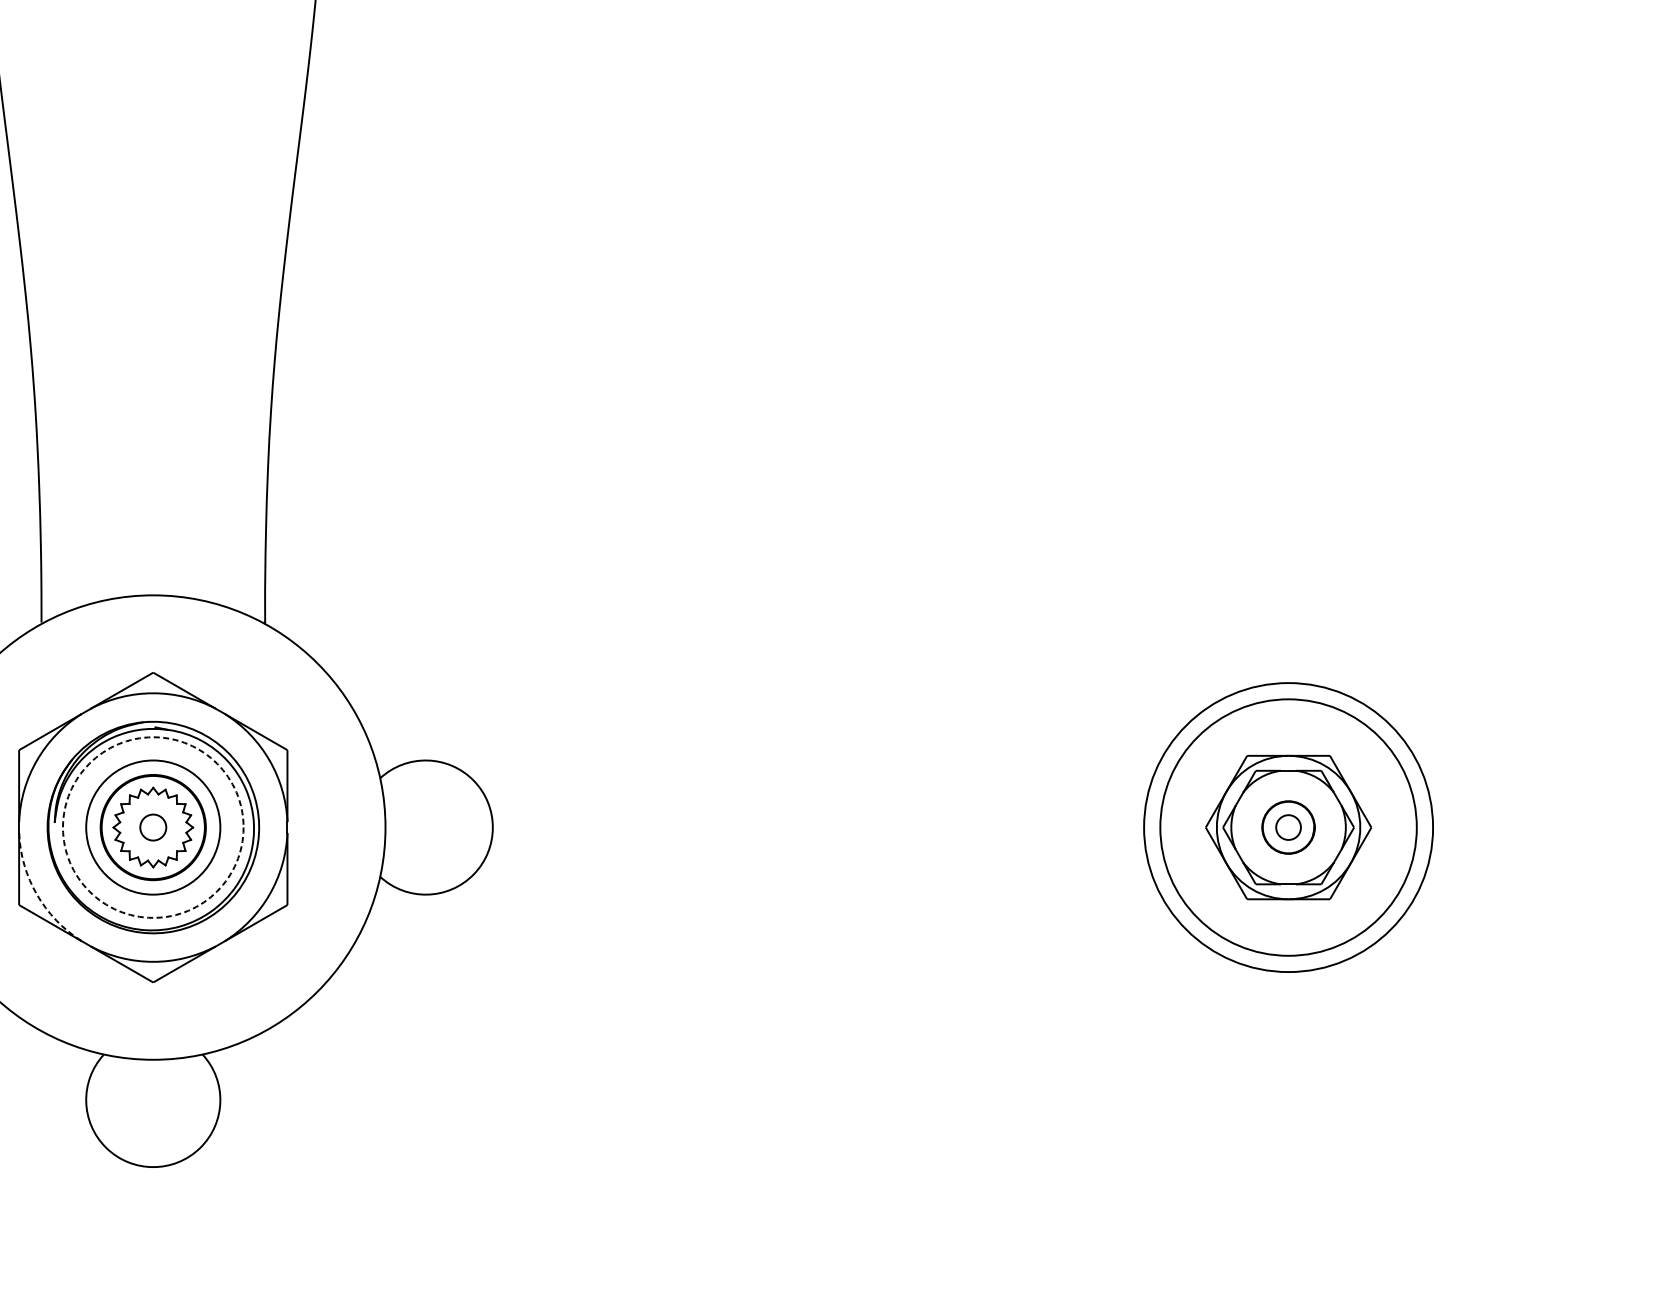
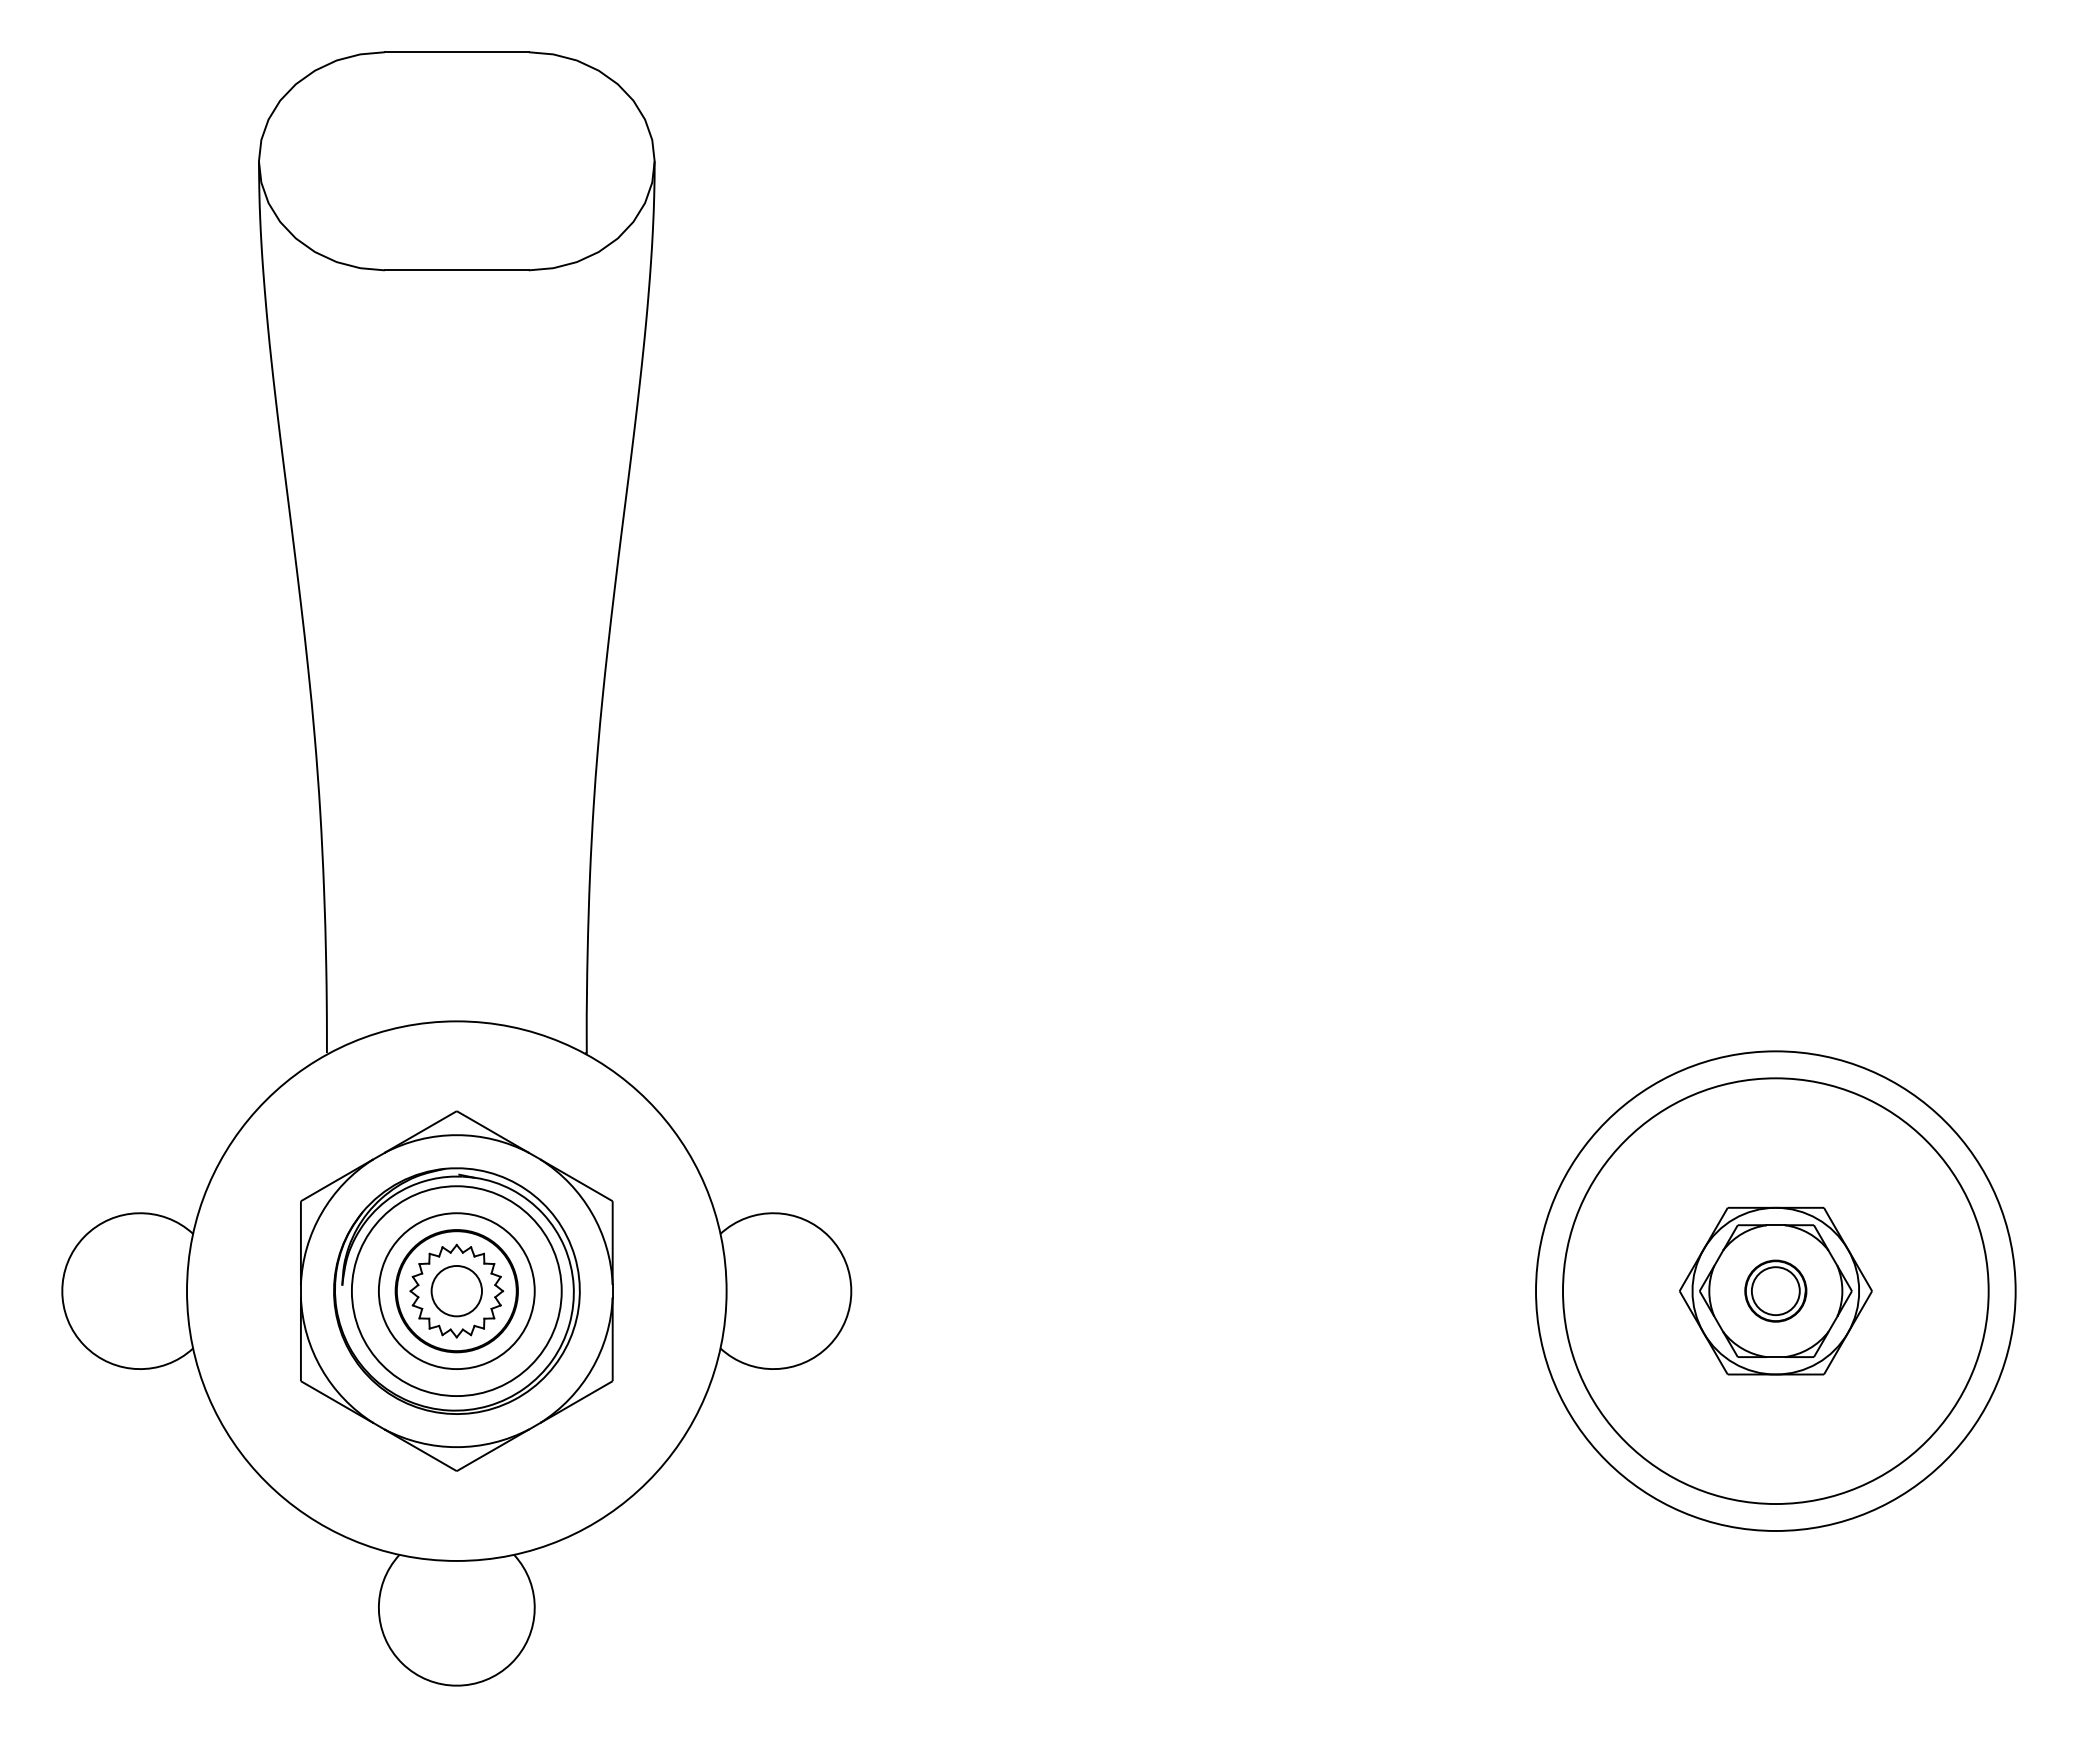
circle: (153, 826) -> (456, 1290), size x1.67
circle: (1288, 826) -> (1775, 1290), size x1.43
circle: (153, 827) -> (456, 1291), dashed -> solid
circle: (1288, 827) -> (1775, 1291), size x1.43
circle: (1288, 827) -> (1775, 1291), size x1.67
arc: (36, 894) -> (321, 1369), dashed -> solid

